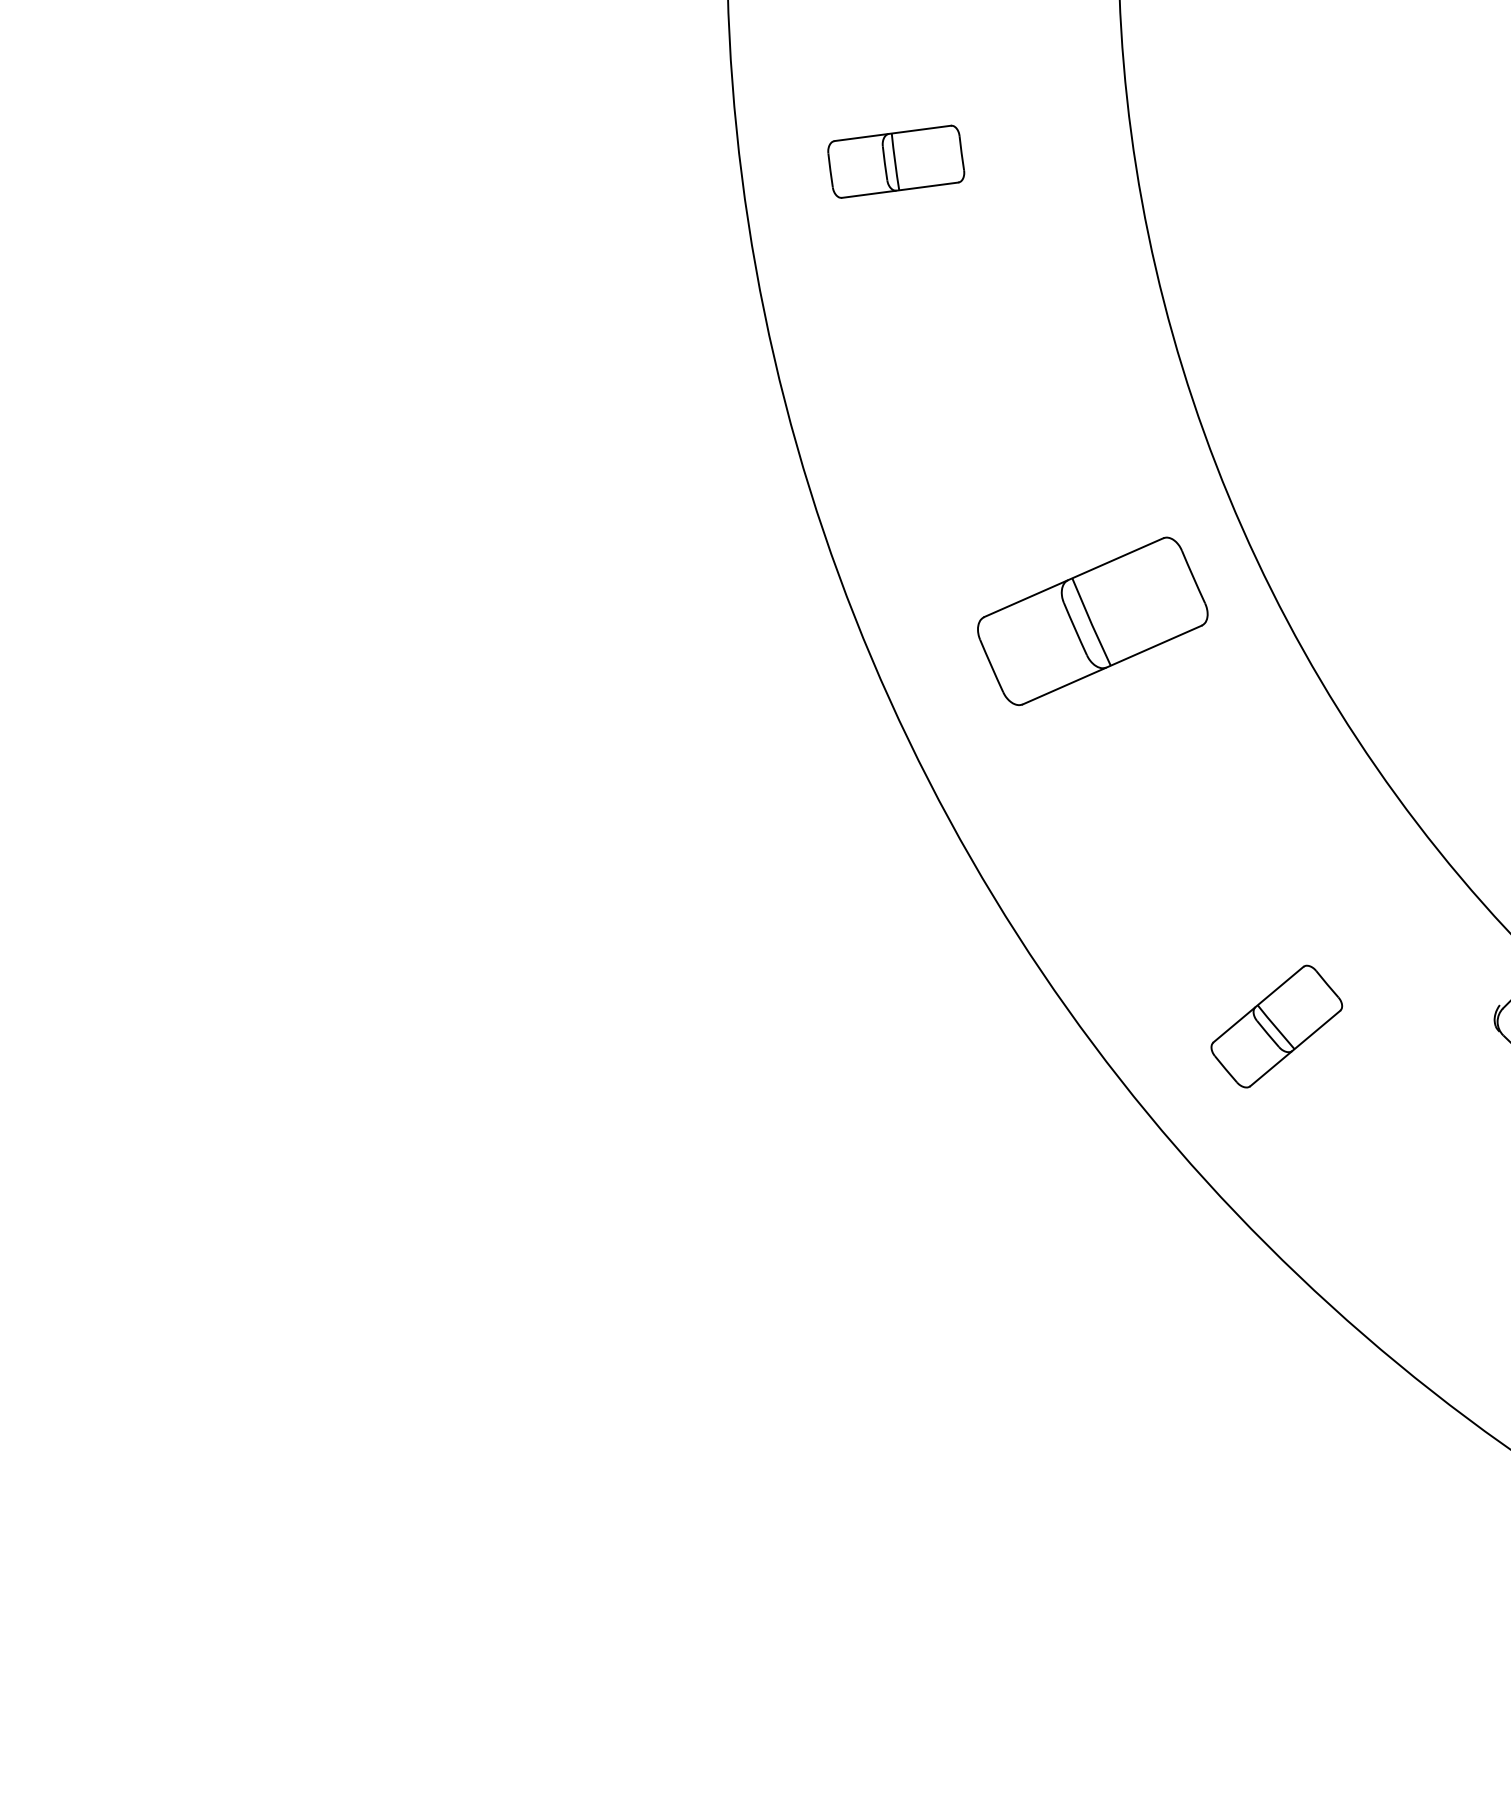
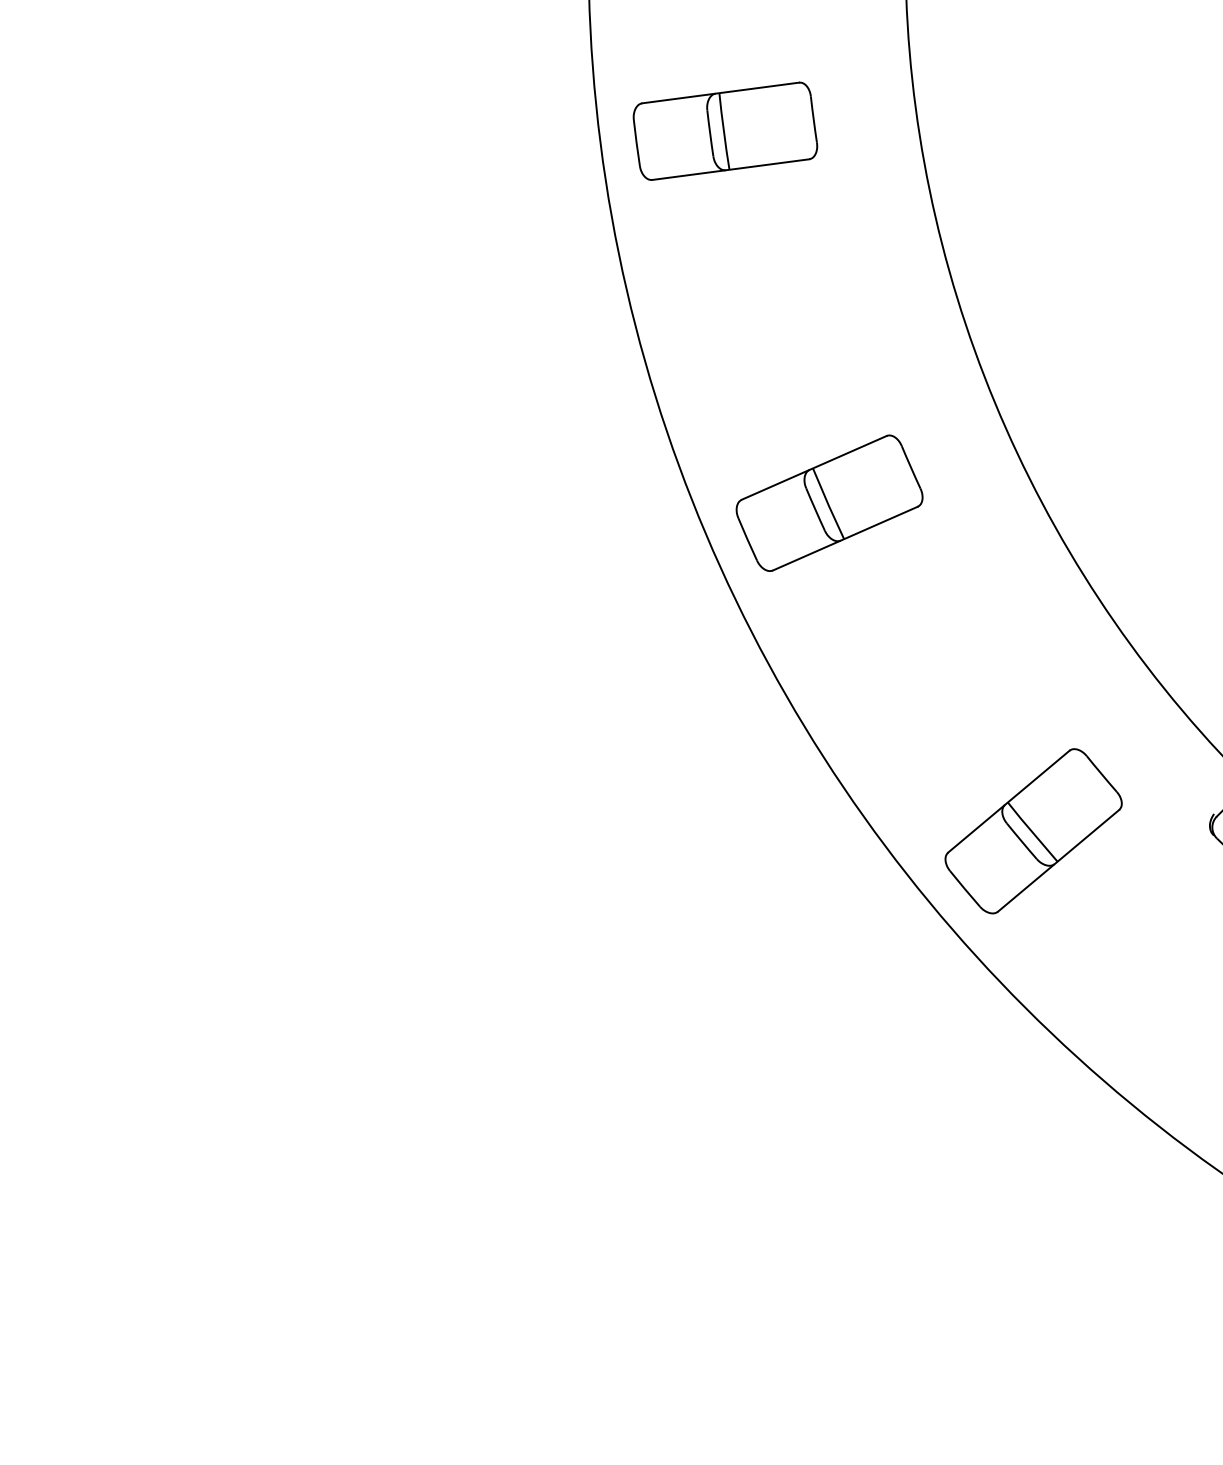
part: (896, 160) -> (725, 130), size x1.67
part: (1092, 620) -> (829, 502), moved
part: (1276, 1026) -> (1033, 831), size x1.67

